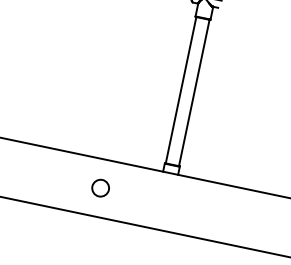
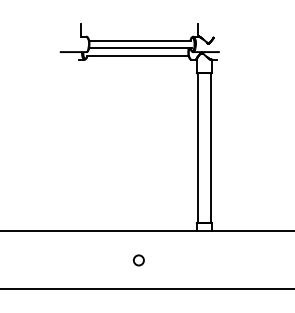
circle: (100, 188) -> (138, 260), size x0.6

